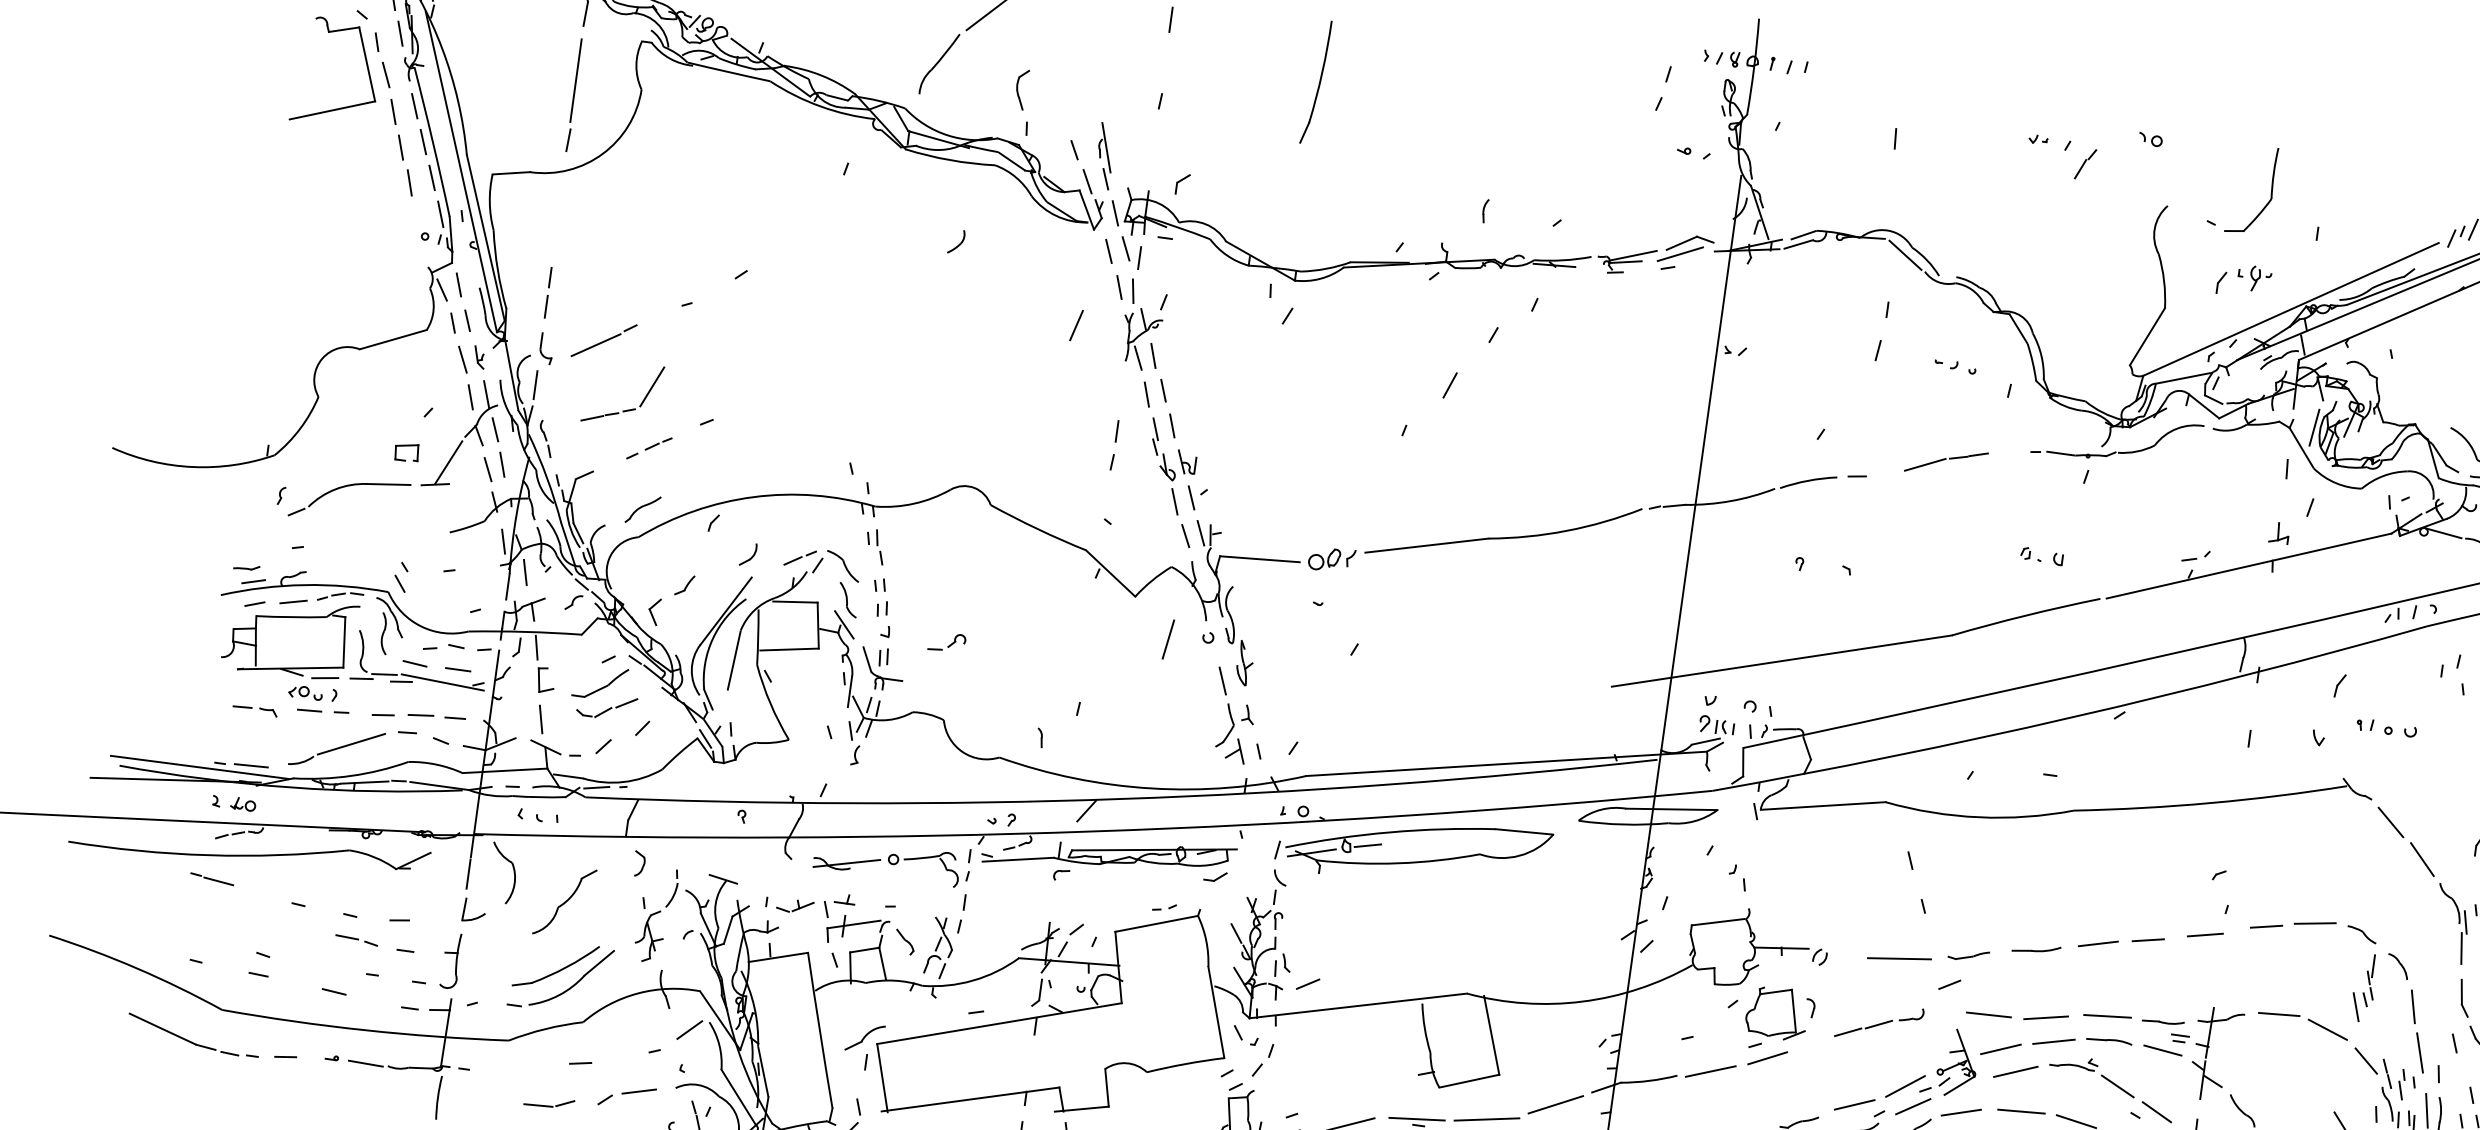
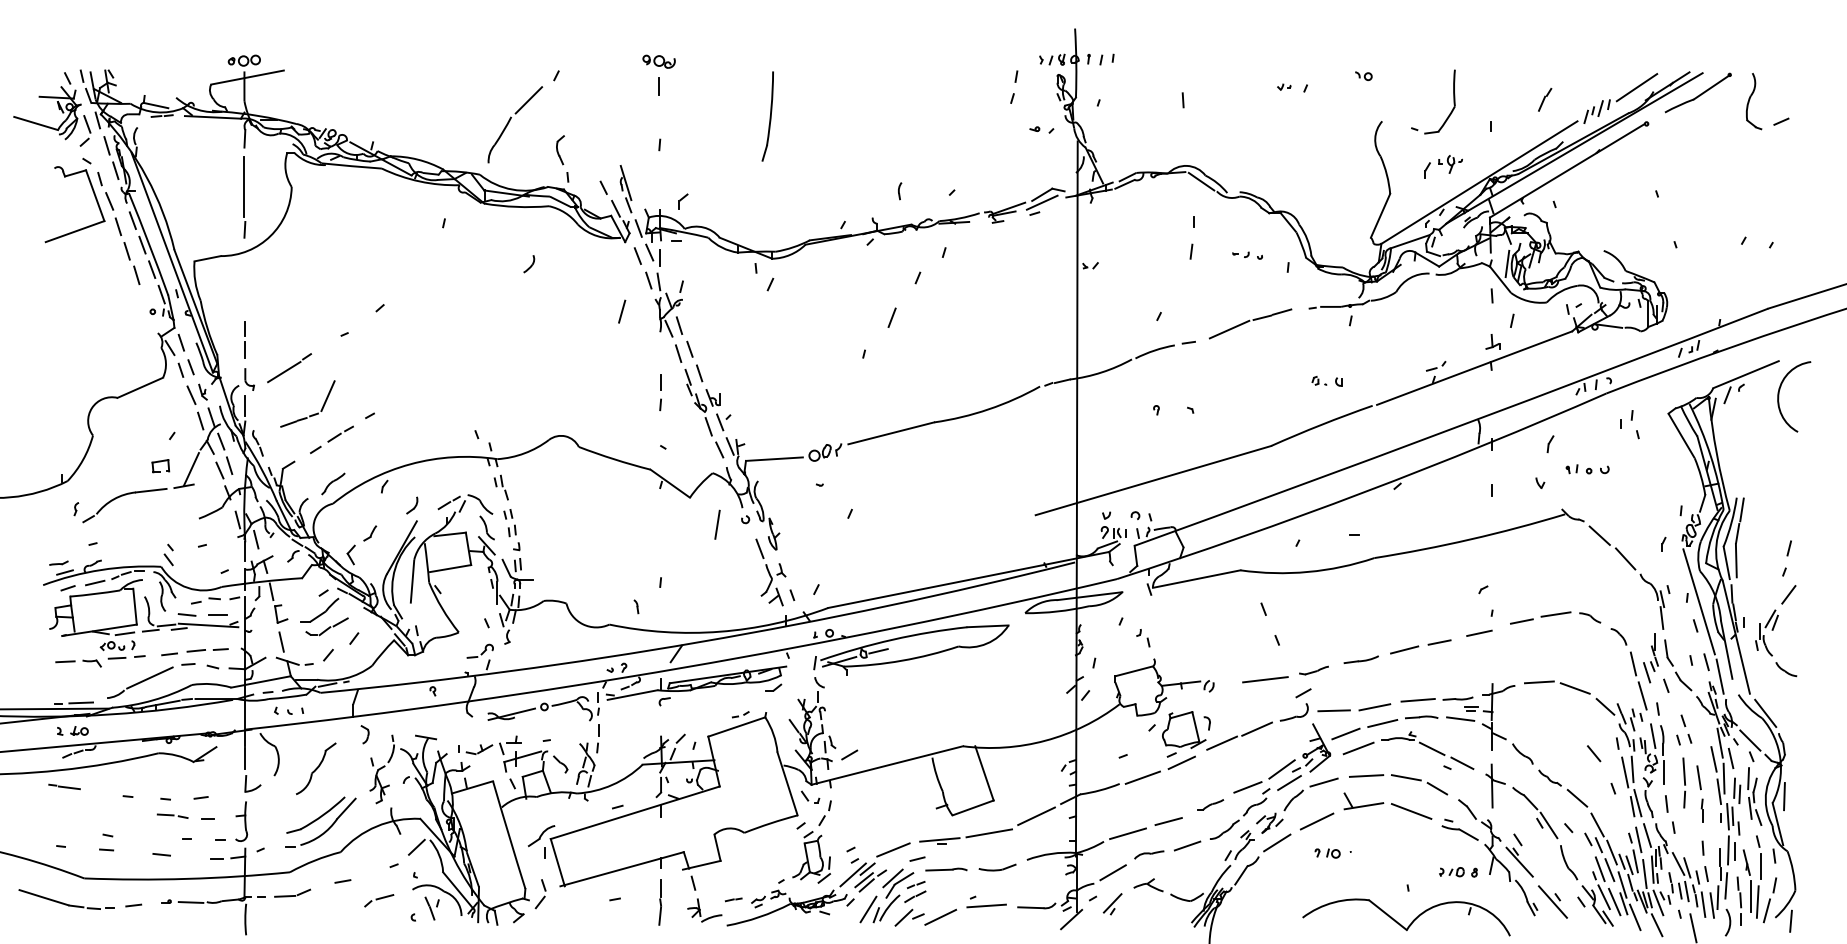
part: (2086, 163) -> (1545, 99), moved
part: (648, 447) -> (331, 439), size x1.43
part: (1946, 461) -> (1250, 323), size x1.43
part: (946, 641) -> (479, 650), moved
part: (255, 710) -> (78, 663), size x1.43
part: (2363, 988) -> (1650, 658), moved
part: (1879, 1022) -> (1257, 726), size x1.67
part: (627, 1096) -> (379, 900), size x0.71
part: (549, 1101) -> (292, 892), moved

